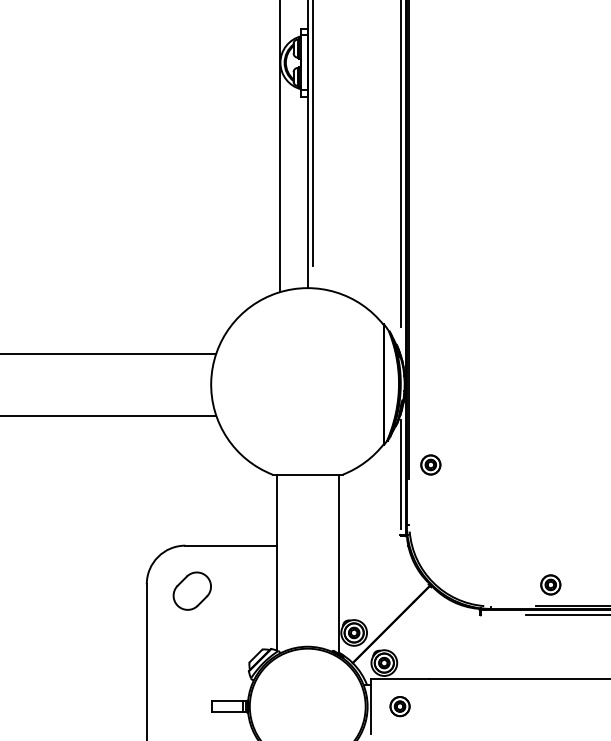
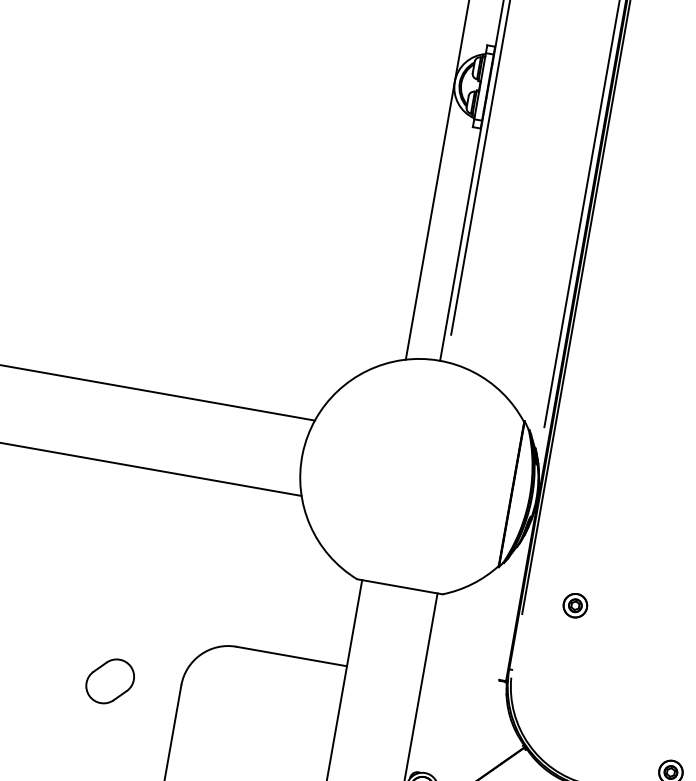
part: (430, 464) -> (575, 605), moved
line: (400, 474) -> (512, 606), removed
part: (191, 590) -> (109, 680), moved

